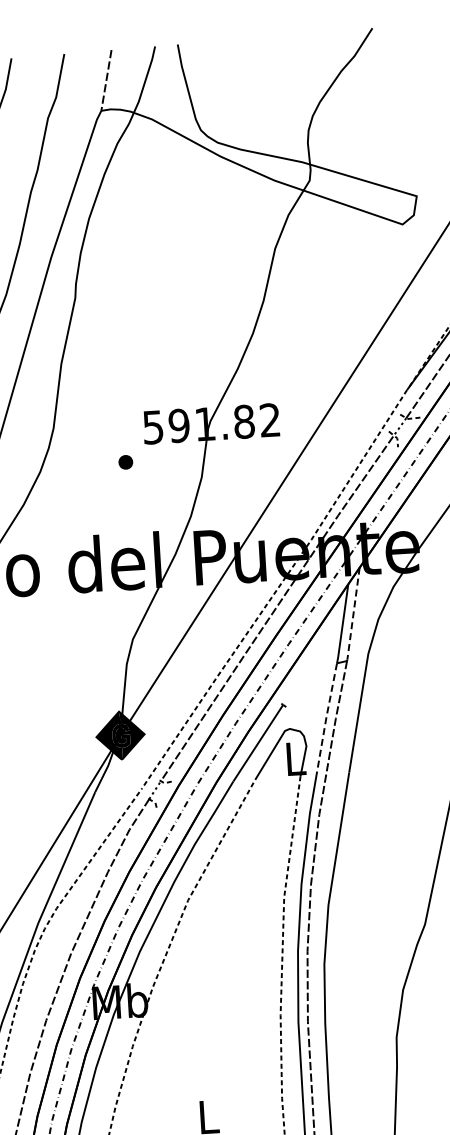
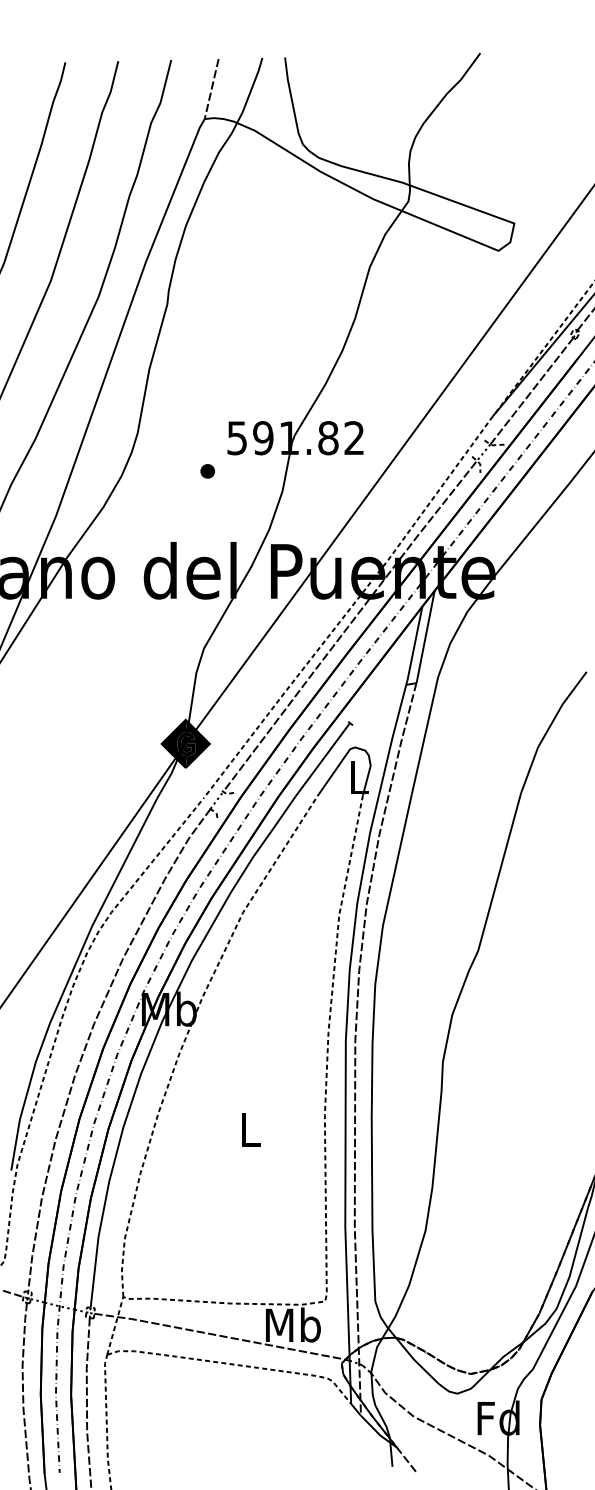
line: (353, 614) -> (425, 637), dashed -> solid
line: (326, 718) -> (392, 739), dashed -> solid

